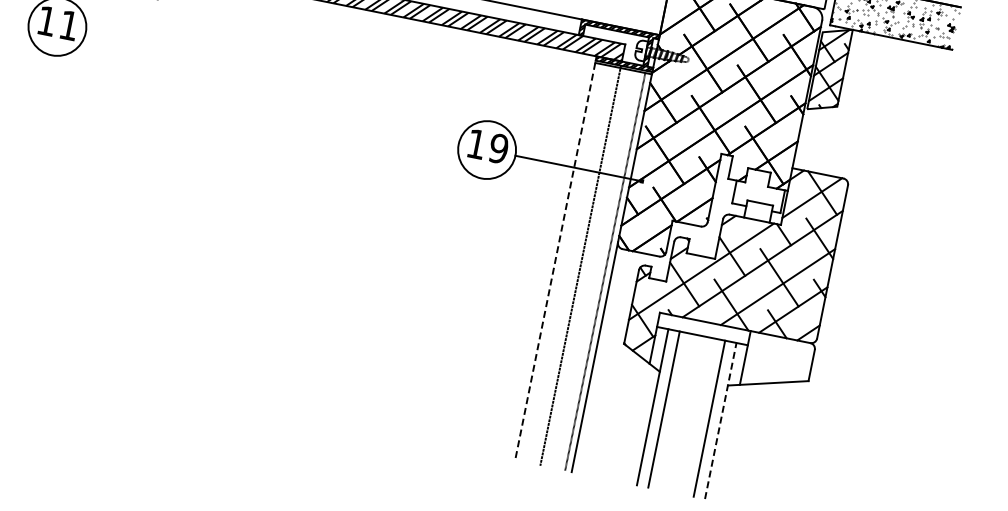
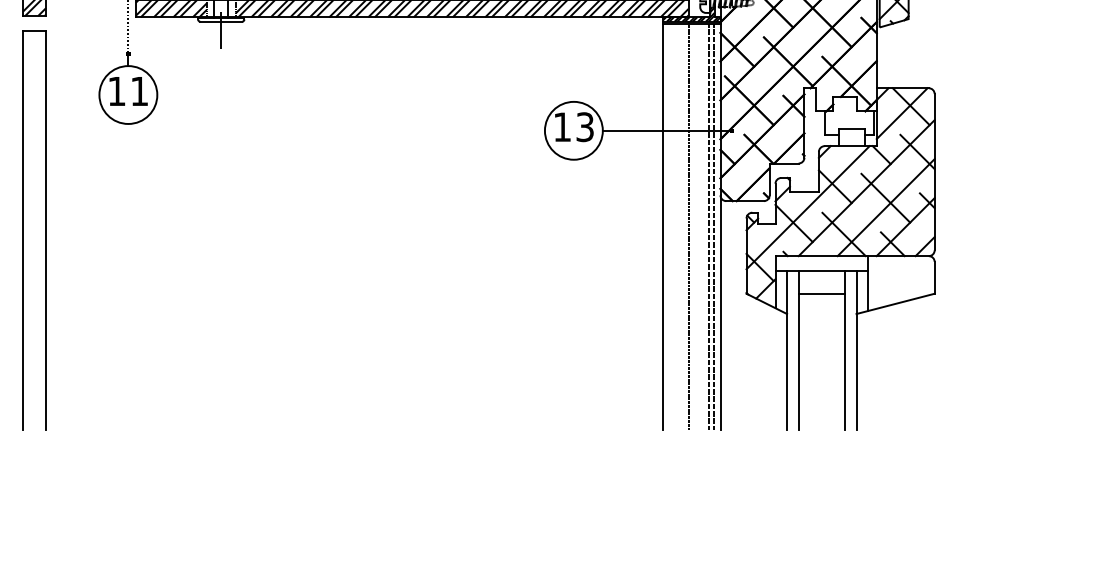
text: (499, 148) -> (585, 126), 19 -> 13
line: (555, 261) -> (662, 226), dashed -> solid
line: (601, 270) -> (709, 226), added
line: (697, 358) -> (821, 293), added
line: (720, 421) -> (856, 350), dashed -> solid

